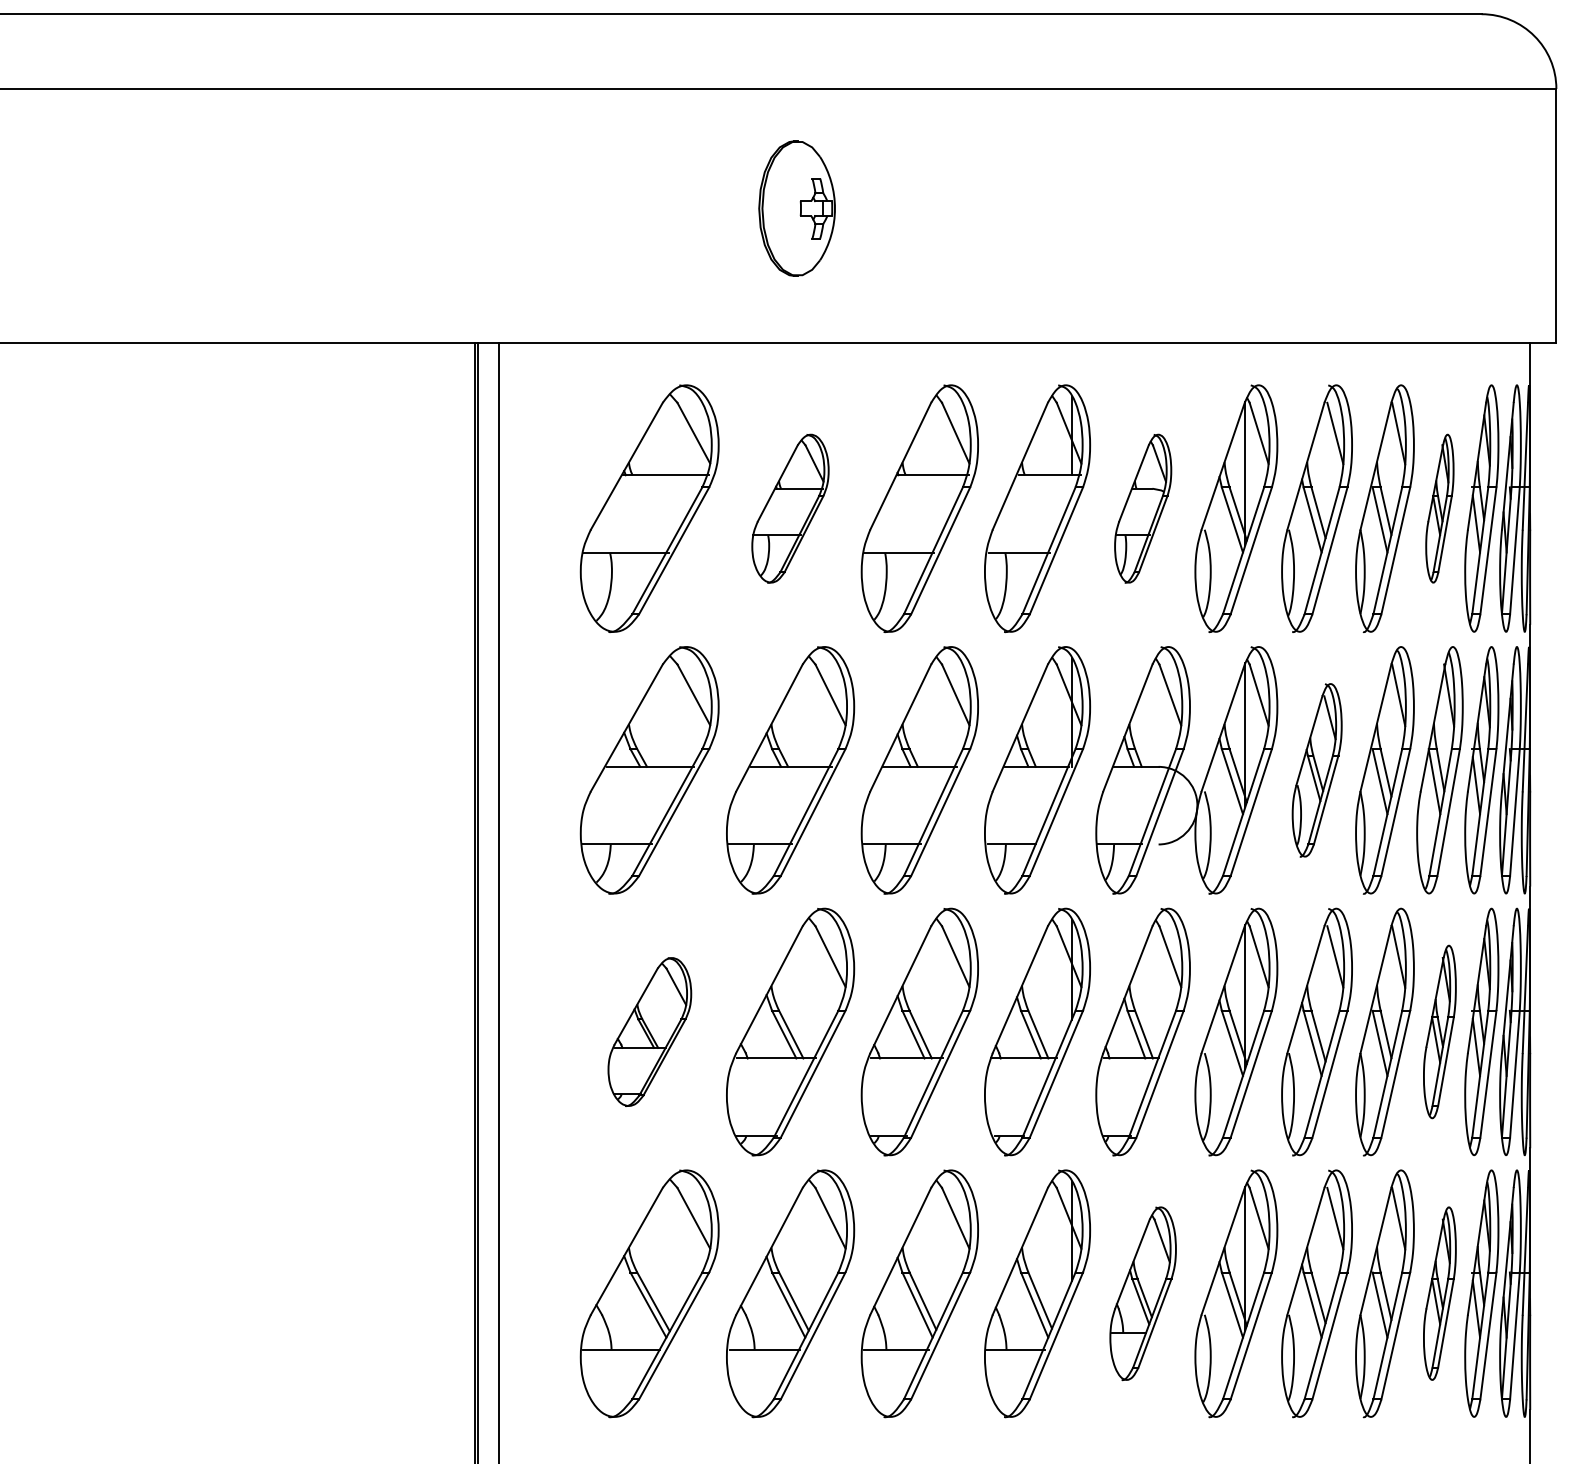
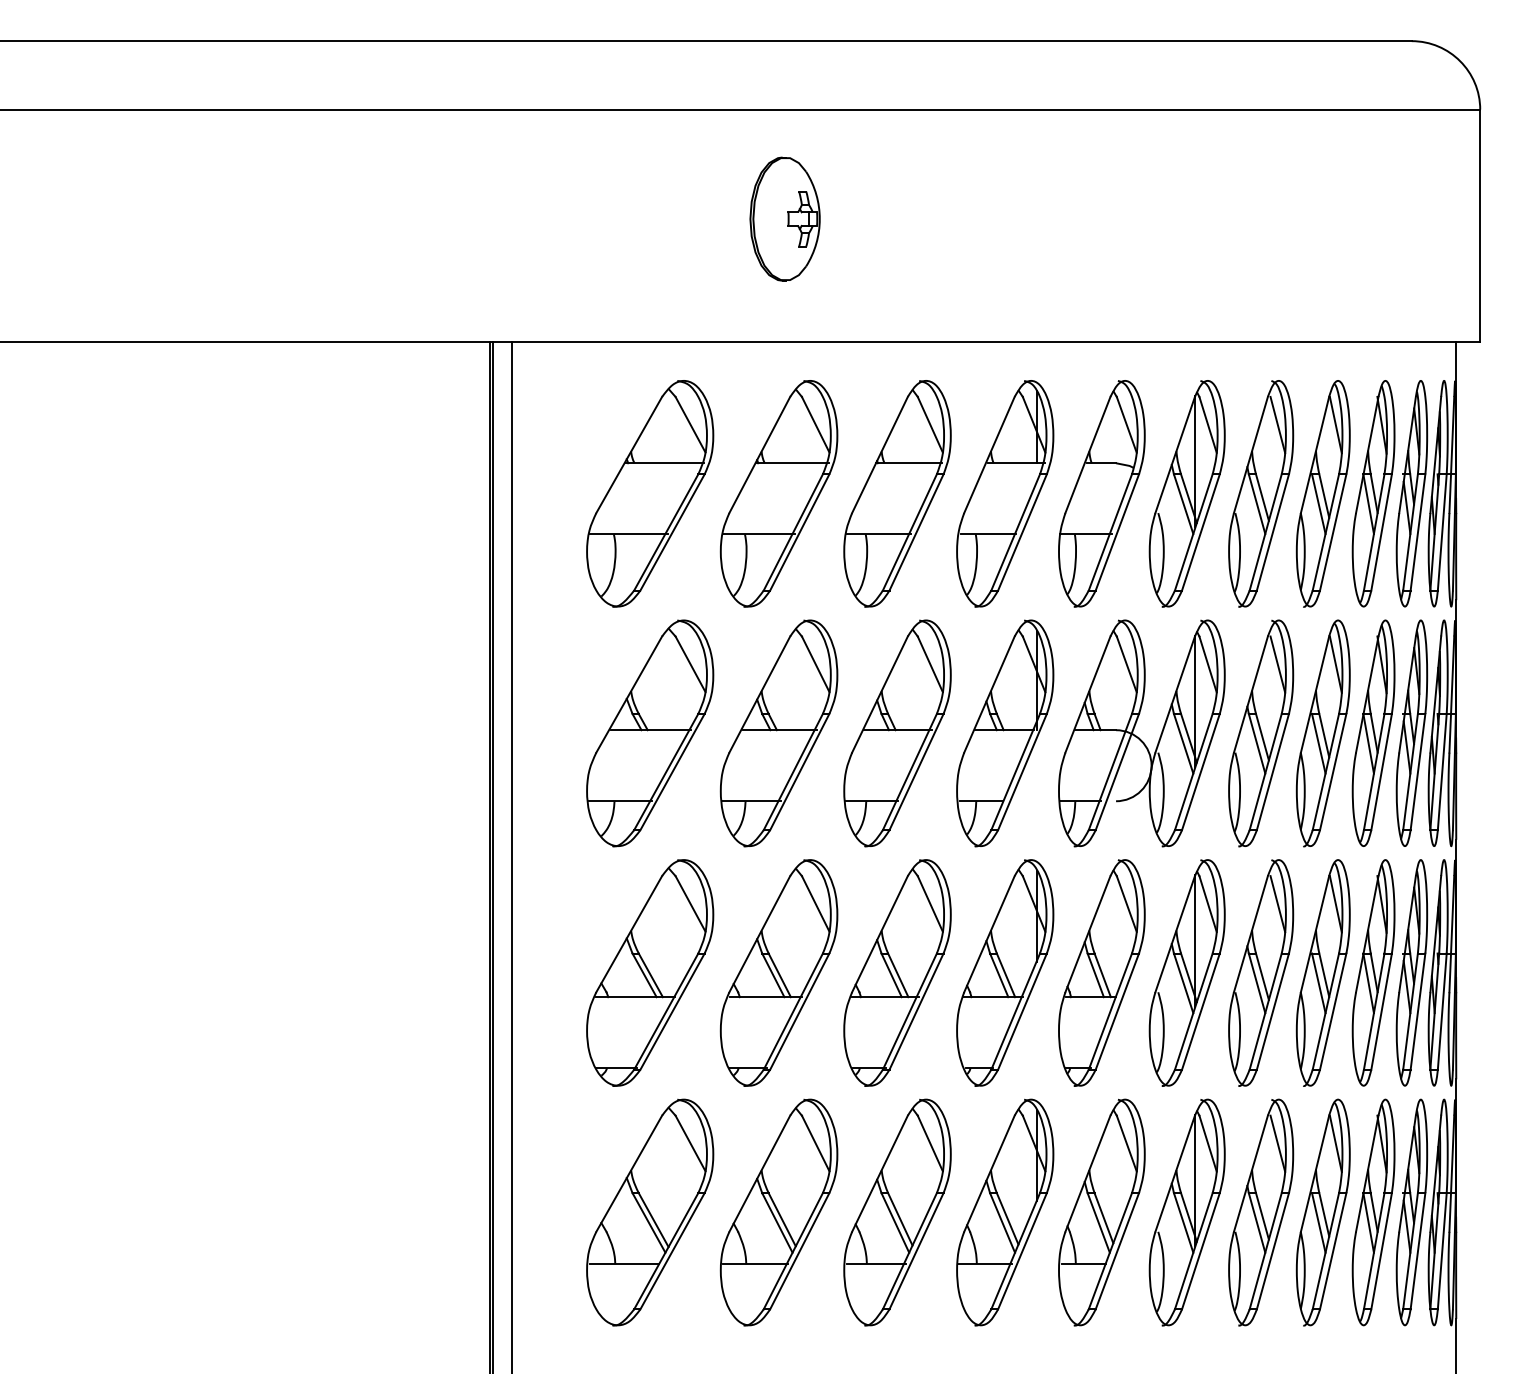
part: (789, 508) -> (778, 493), size x1.67
part: (1142, 508) -> (1101, 493), size x1.67
part: (1439, 508) -> (1373, 493), size x1.67
part: (1317, 770) -> (1261, 733), size x1.43
part: (650, 1031) -> (650, 972), size x1.67
part: (1439, 1031) -> (1373, 972), size x1.43
part: (1142, 1293) -> (1101, 1212), size x1.43
part: (1439, 1293) -> (1373, 1212), size x1.43

